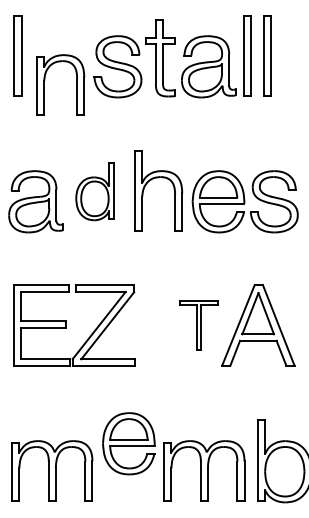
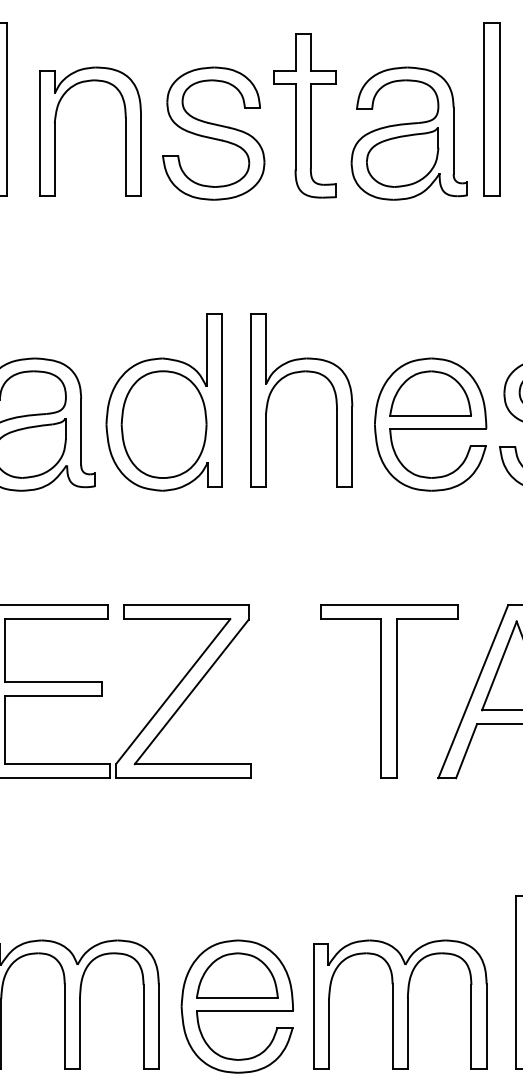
part: (45, 80) -> (57, 122), moved
part: (94, 191) -> (163, 402), size x1.43
part: (198, 325) -> (387, 691), size x1.67
part: (128, 443) -> (236, 1006), moved

